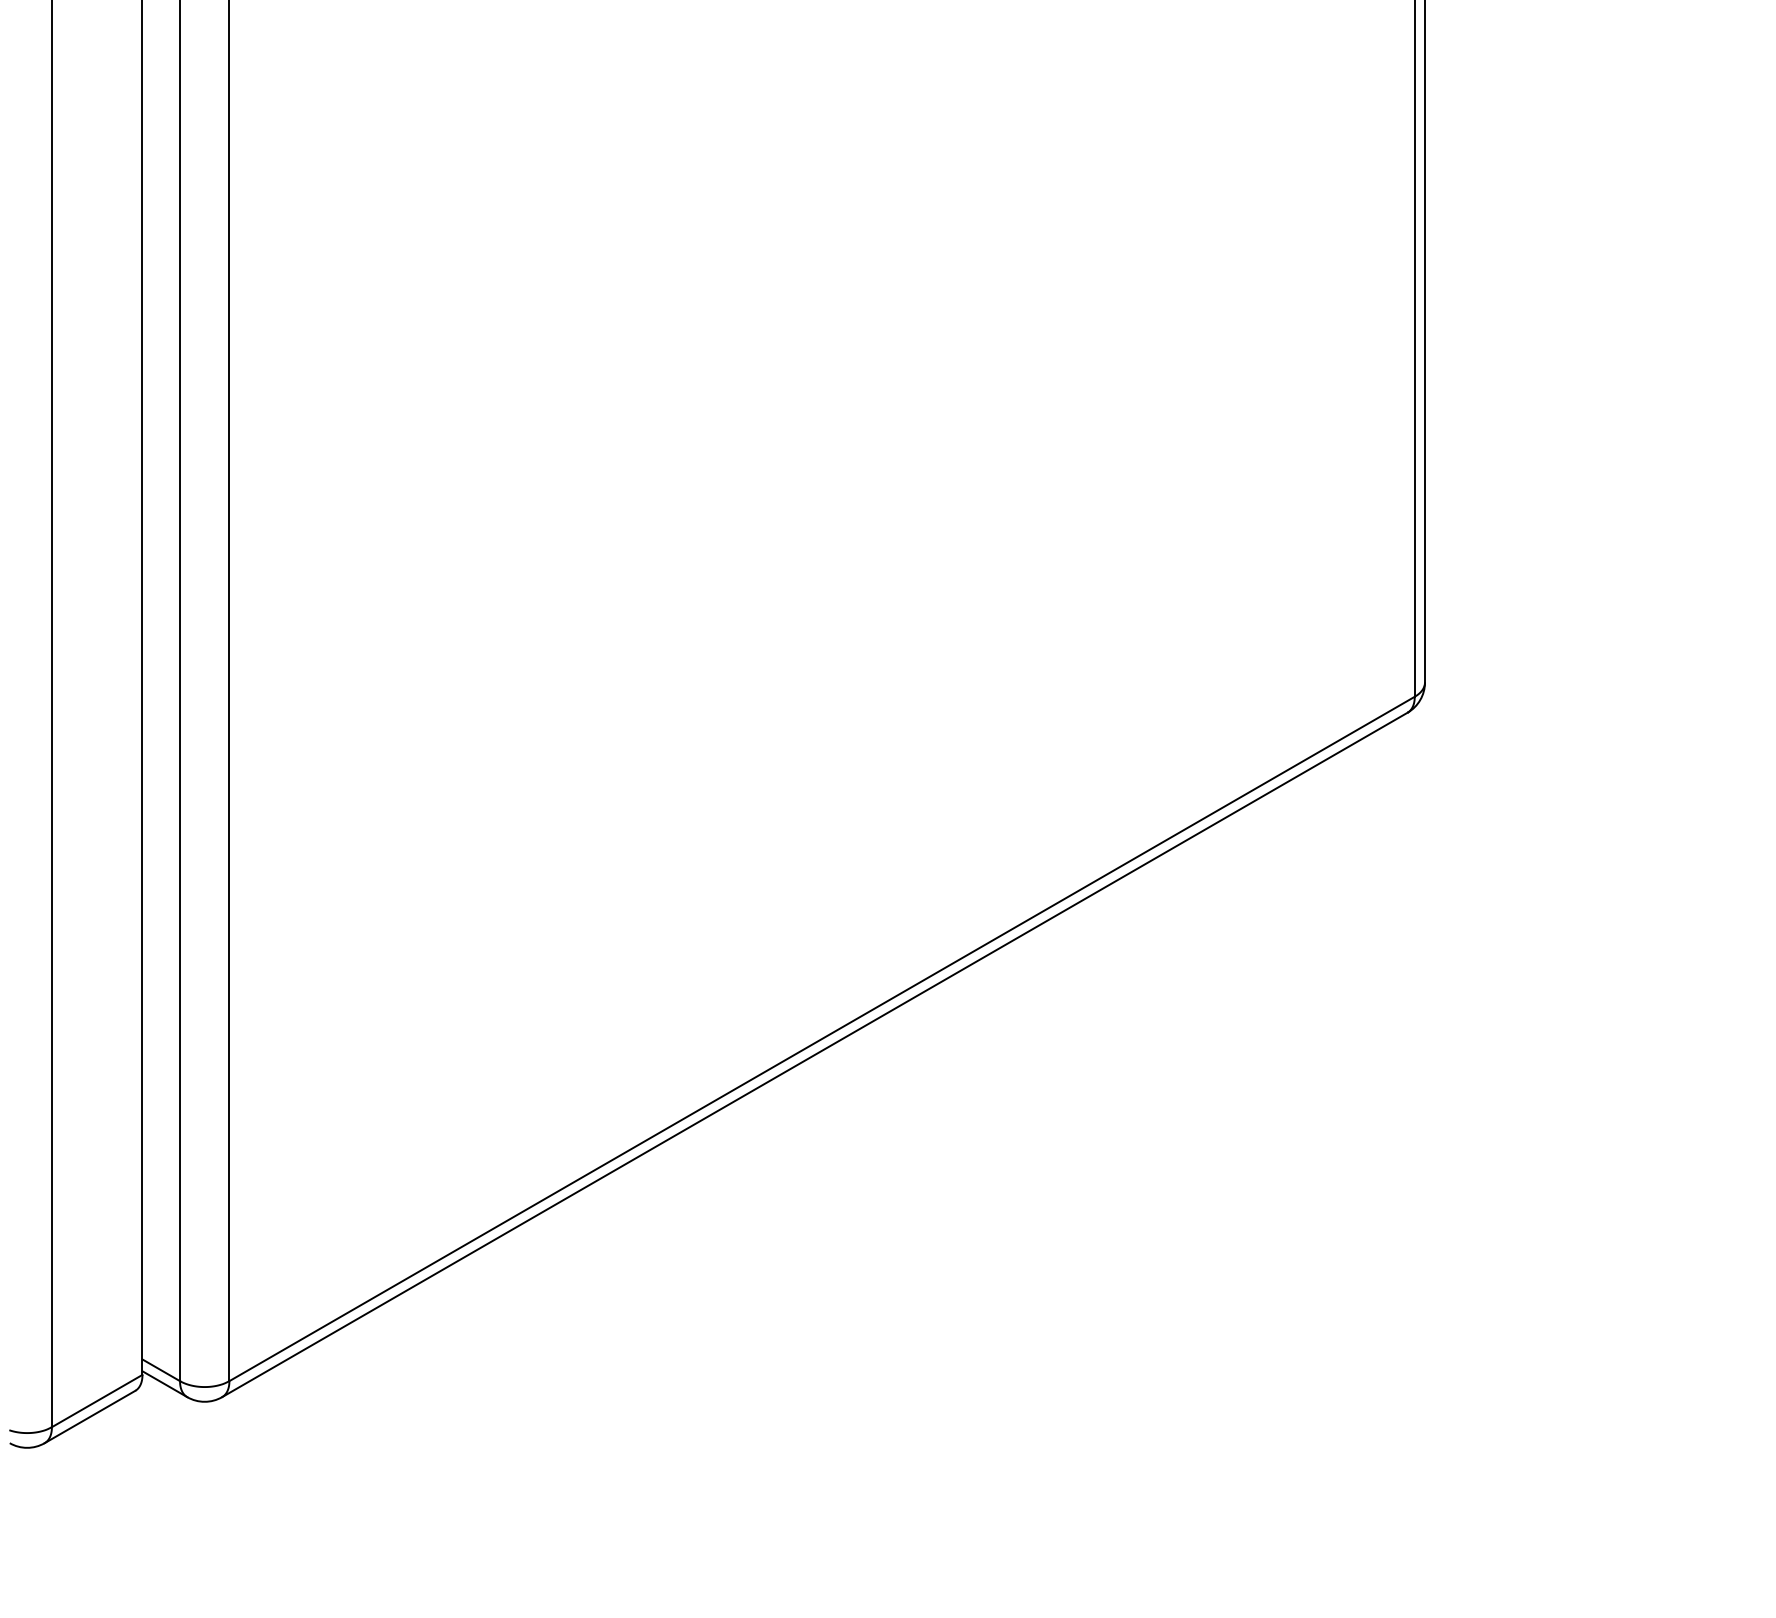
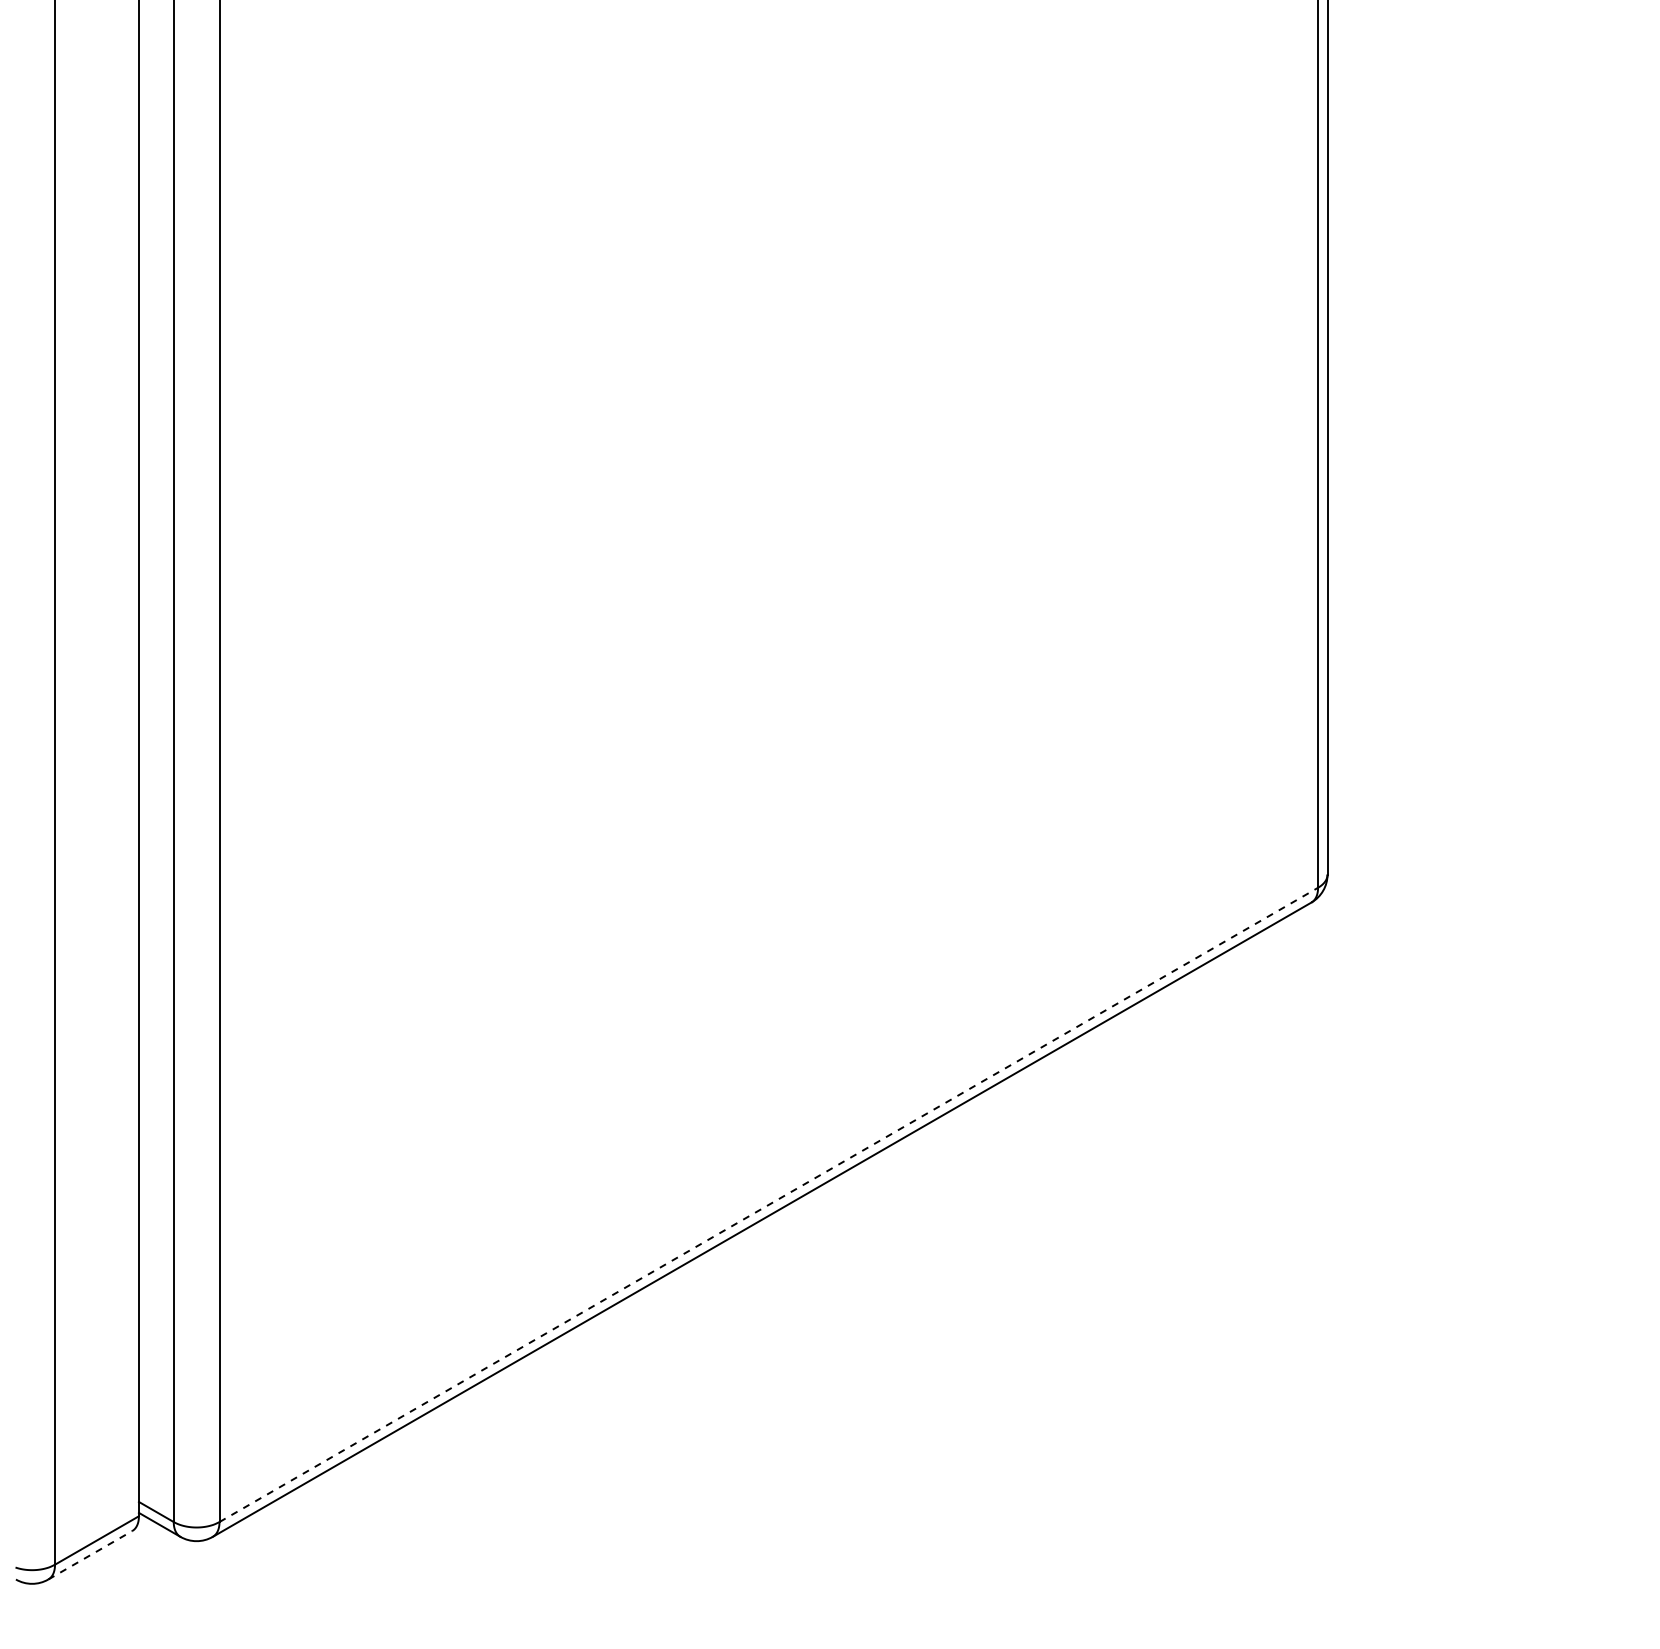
line: (822, 1038) -> (769, 1204), solid -> dashed
line: (90, 1417) -> (90, 1555), solid -> dashed

